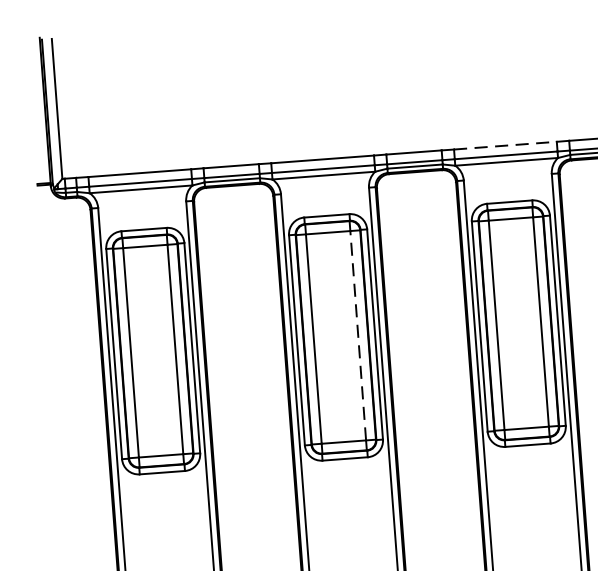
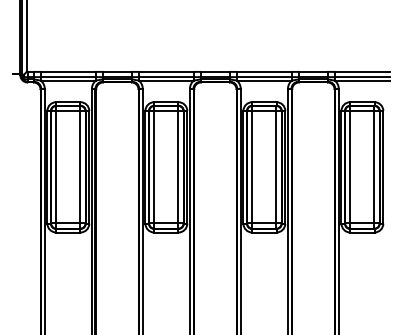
line: (505, 144) -> (264, 71), dashed -> solid
line: (358, 334) -> (178, 166), dashed -> solid

